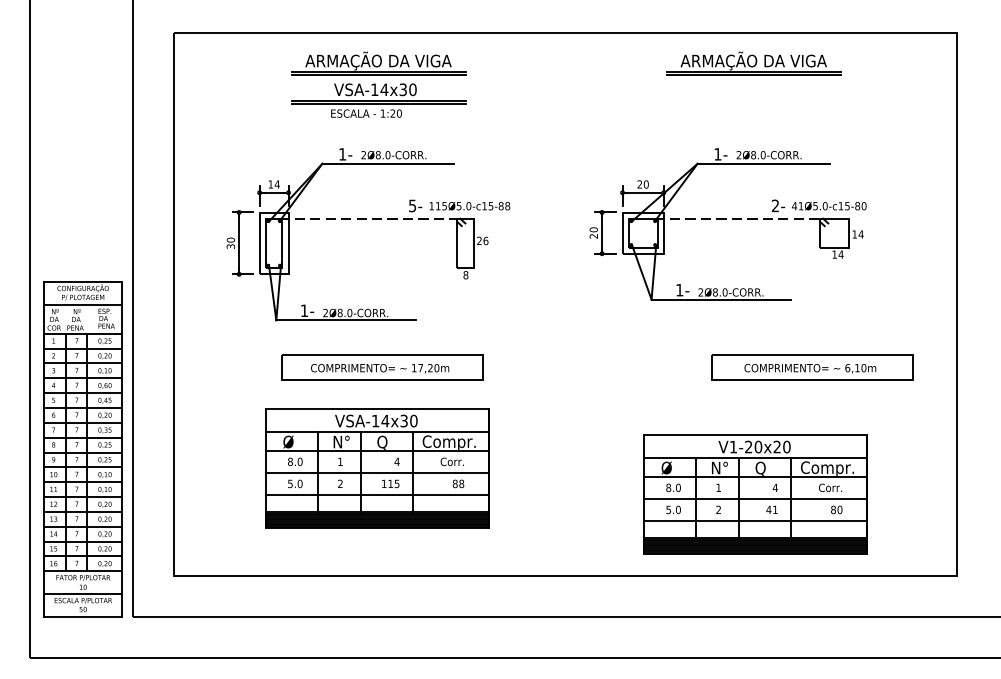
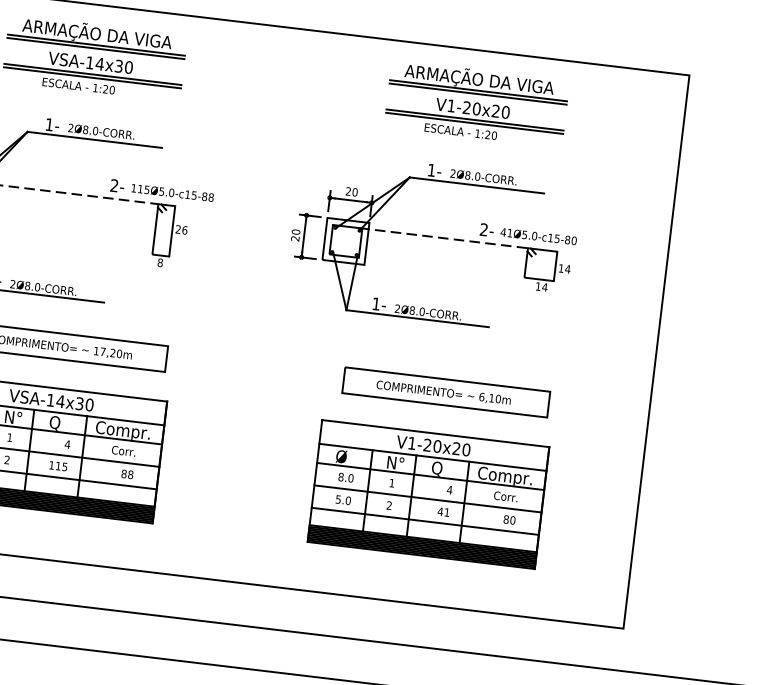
part: (753, 100) -> (474, 119), added
text: (412, 205) -> (114, 185), 5- -> 2-
part: (812, 367) -> (446, 392), moved
part: (755, 494) -> (428, 494), moved

